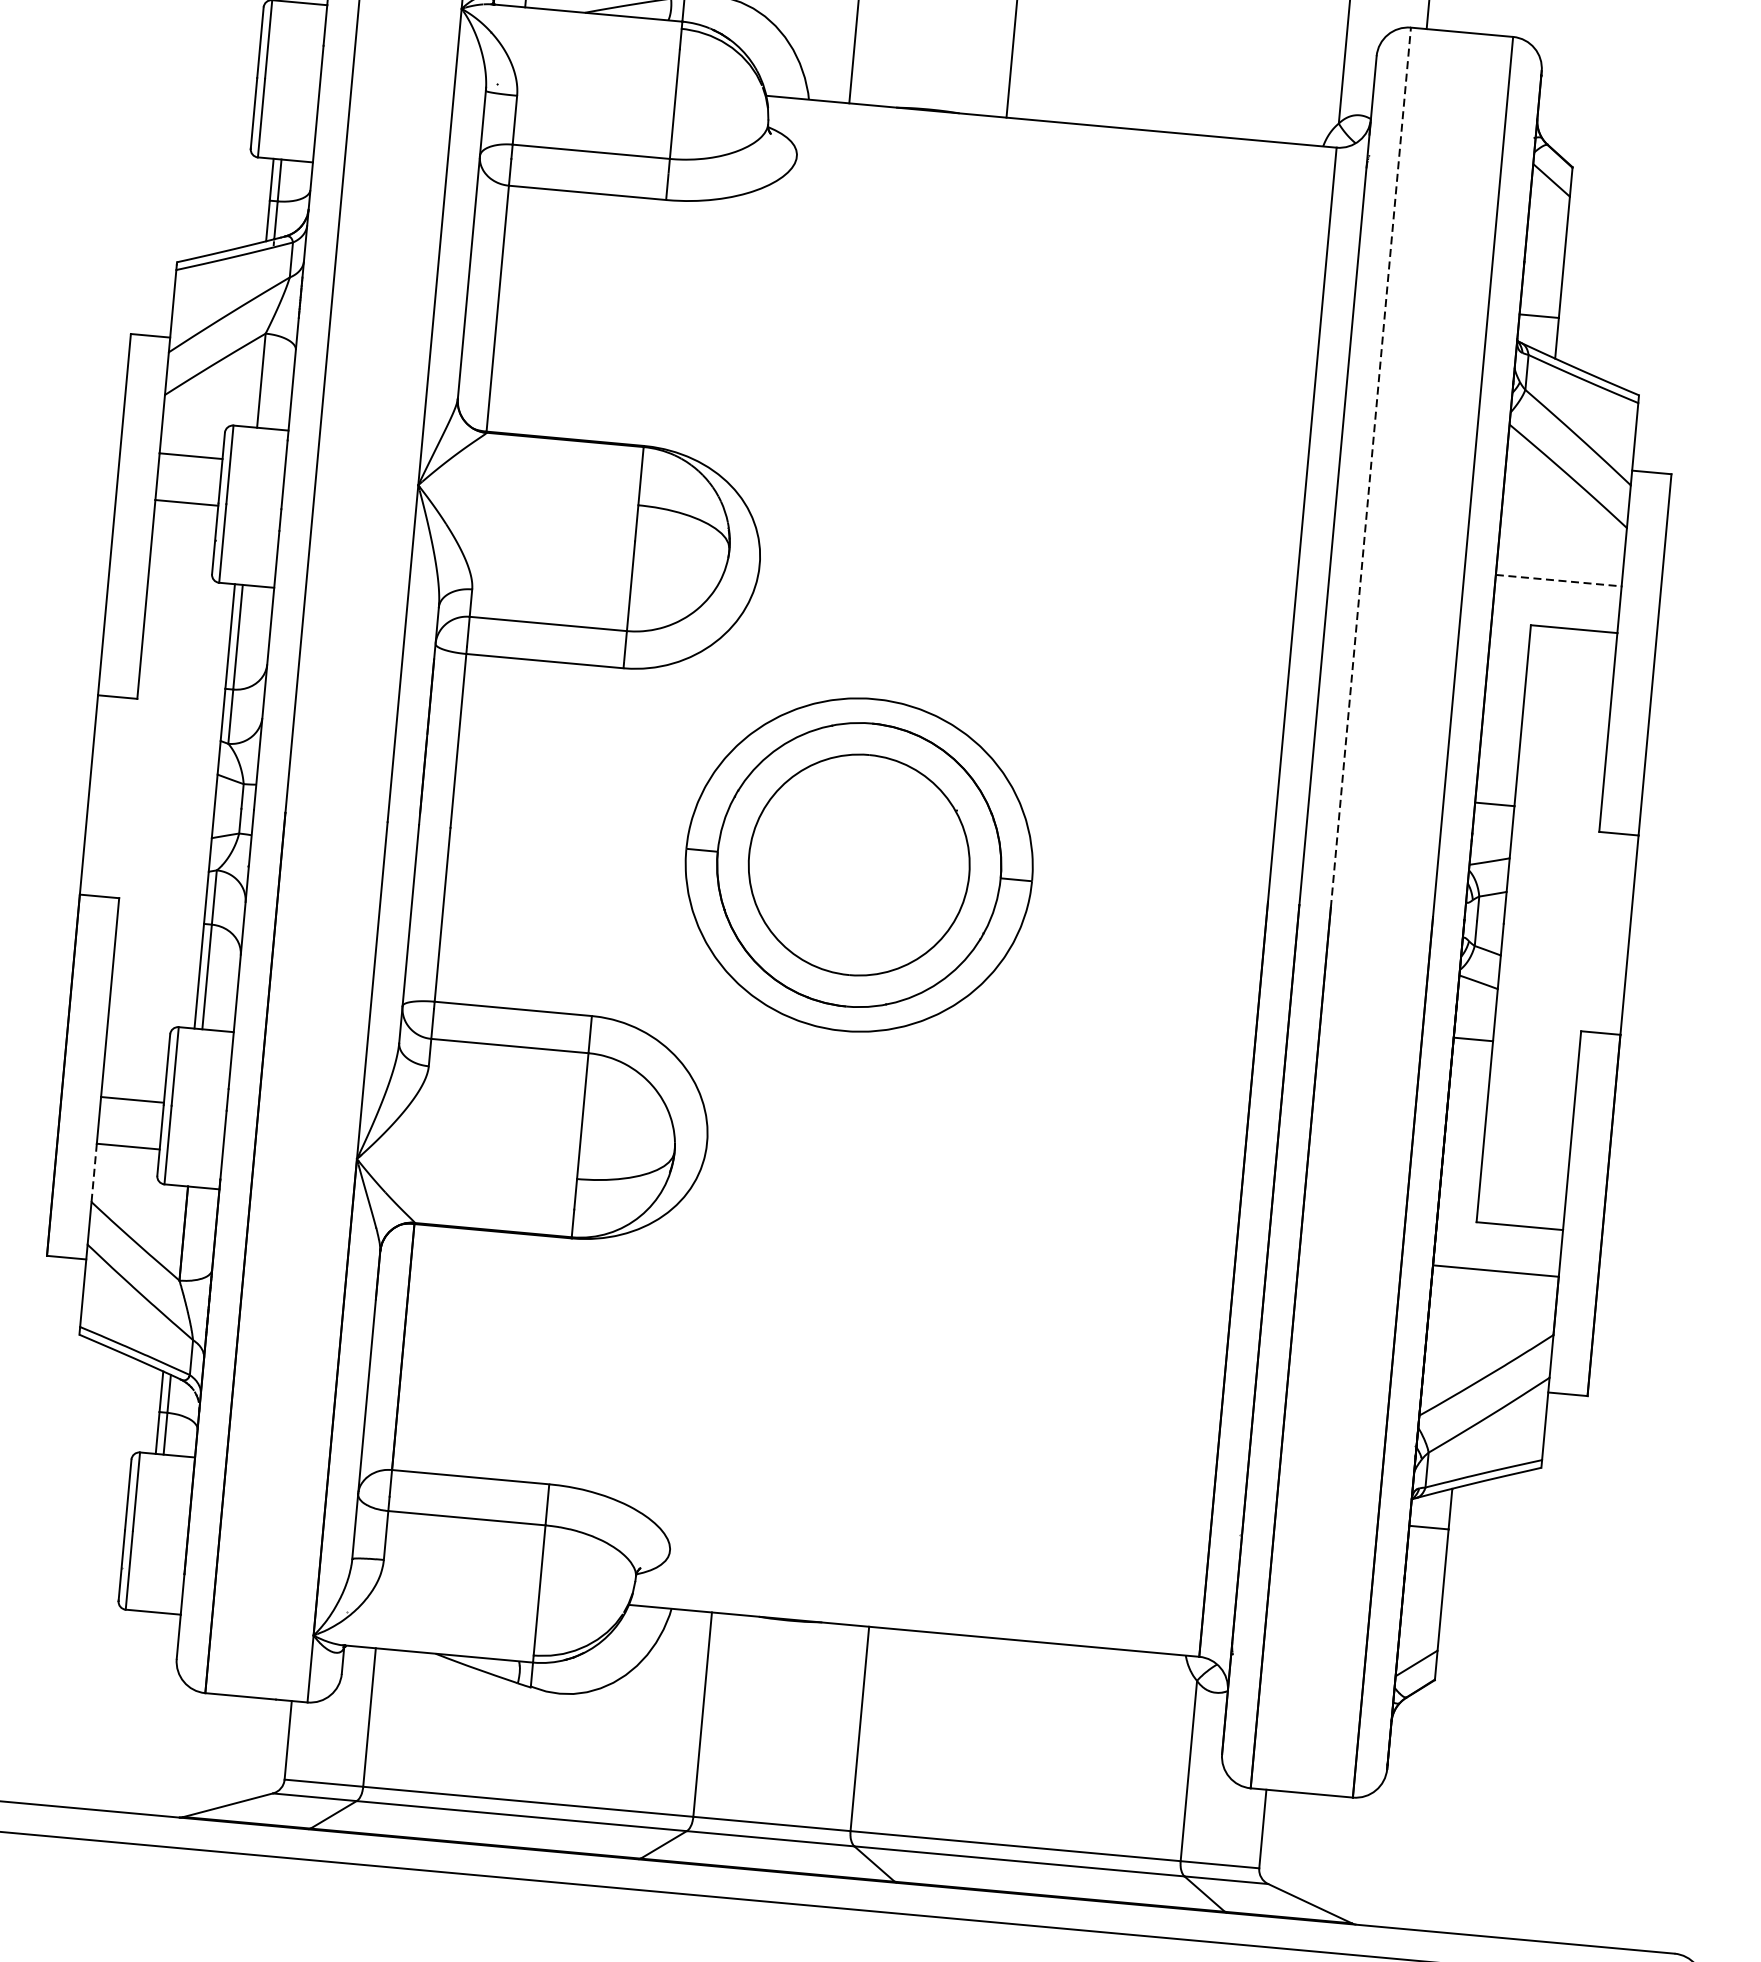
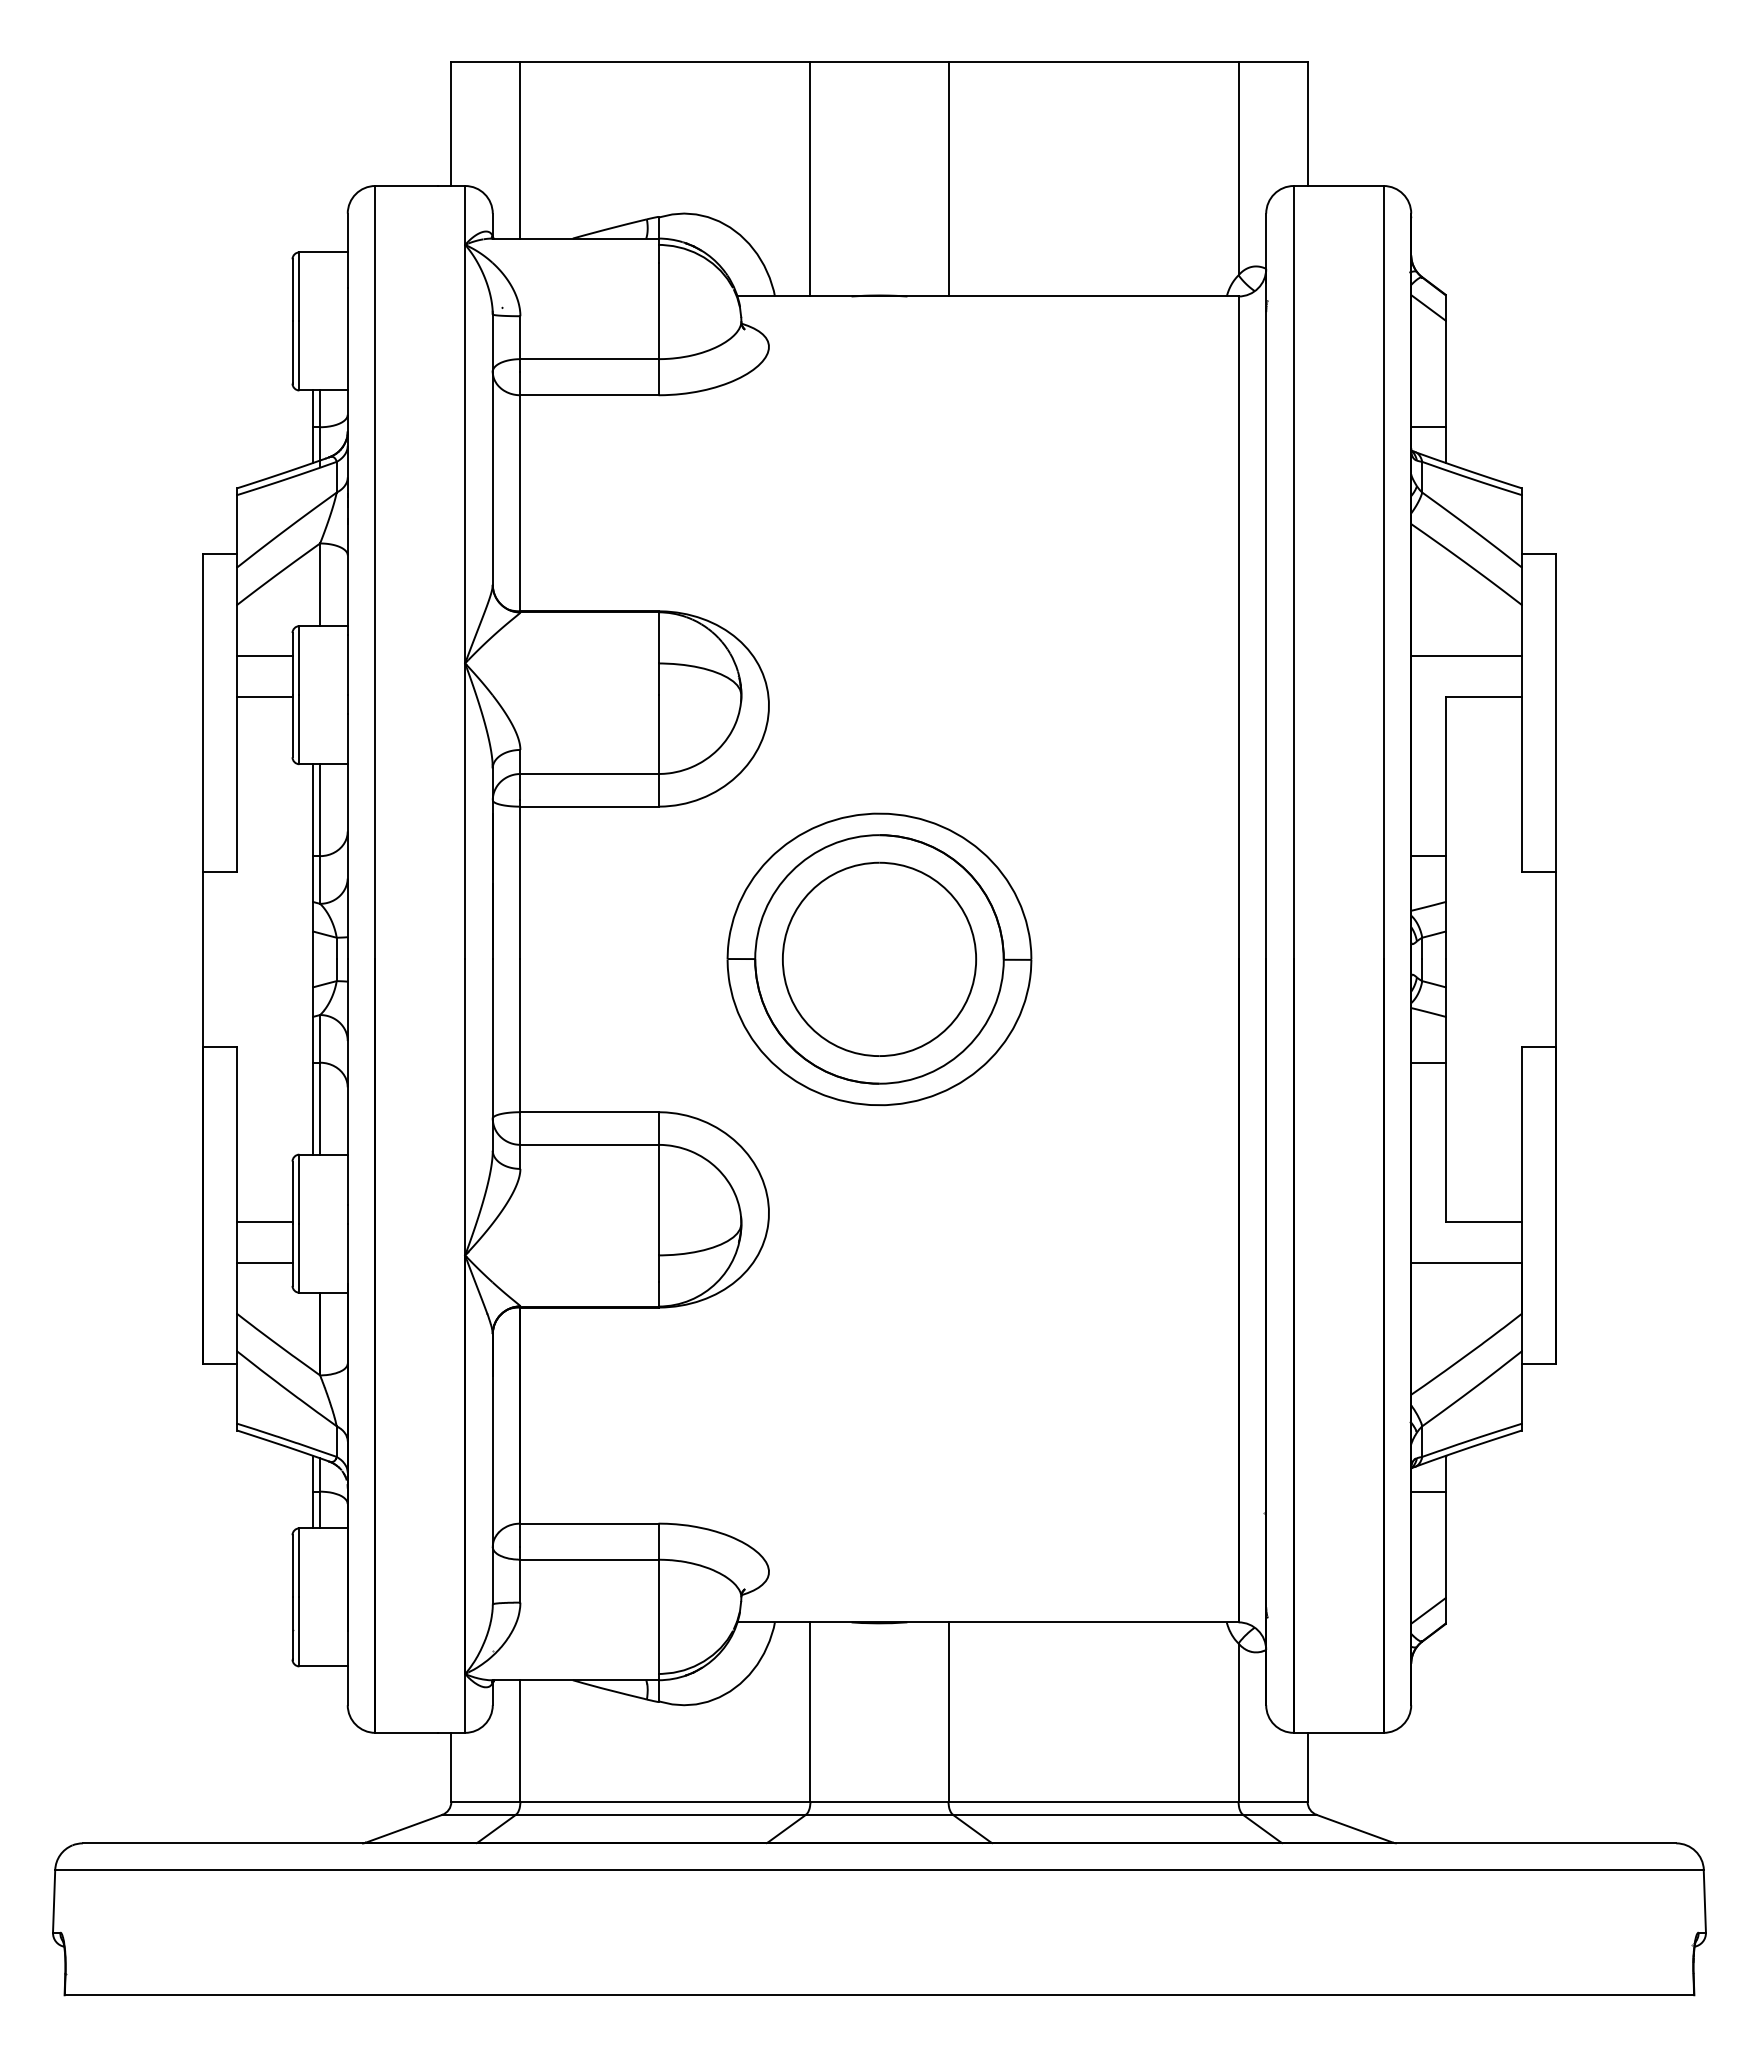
line: (1370, 467) -> (1293, 572), dashed -> solid
line: (1558, 581) -> (1466, 656), dashed -> solid
line: (94, 1173) -> (237, 1288), dashed -> solid

